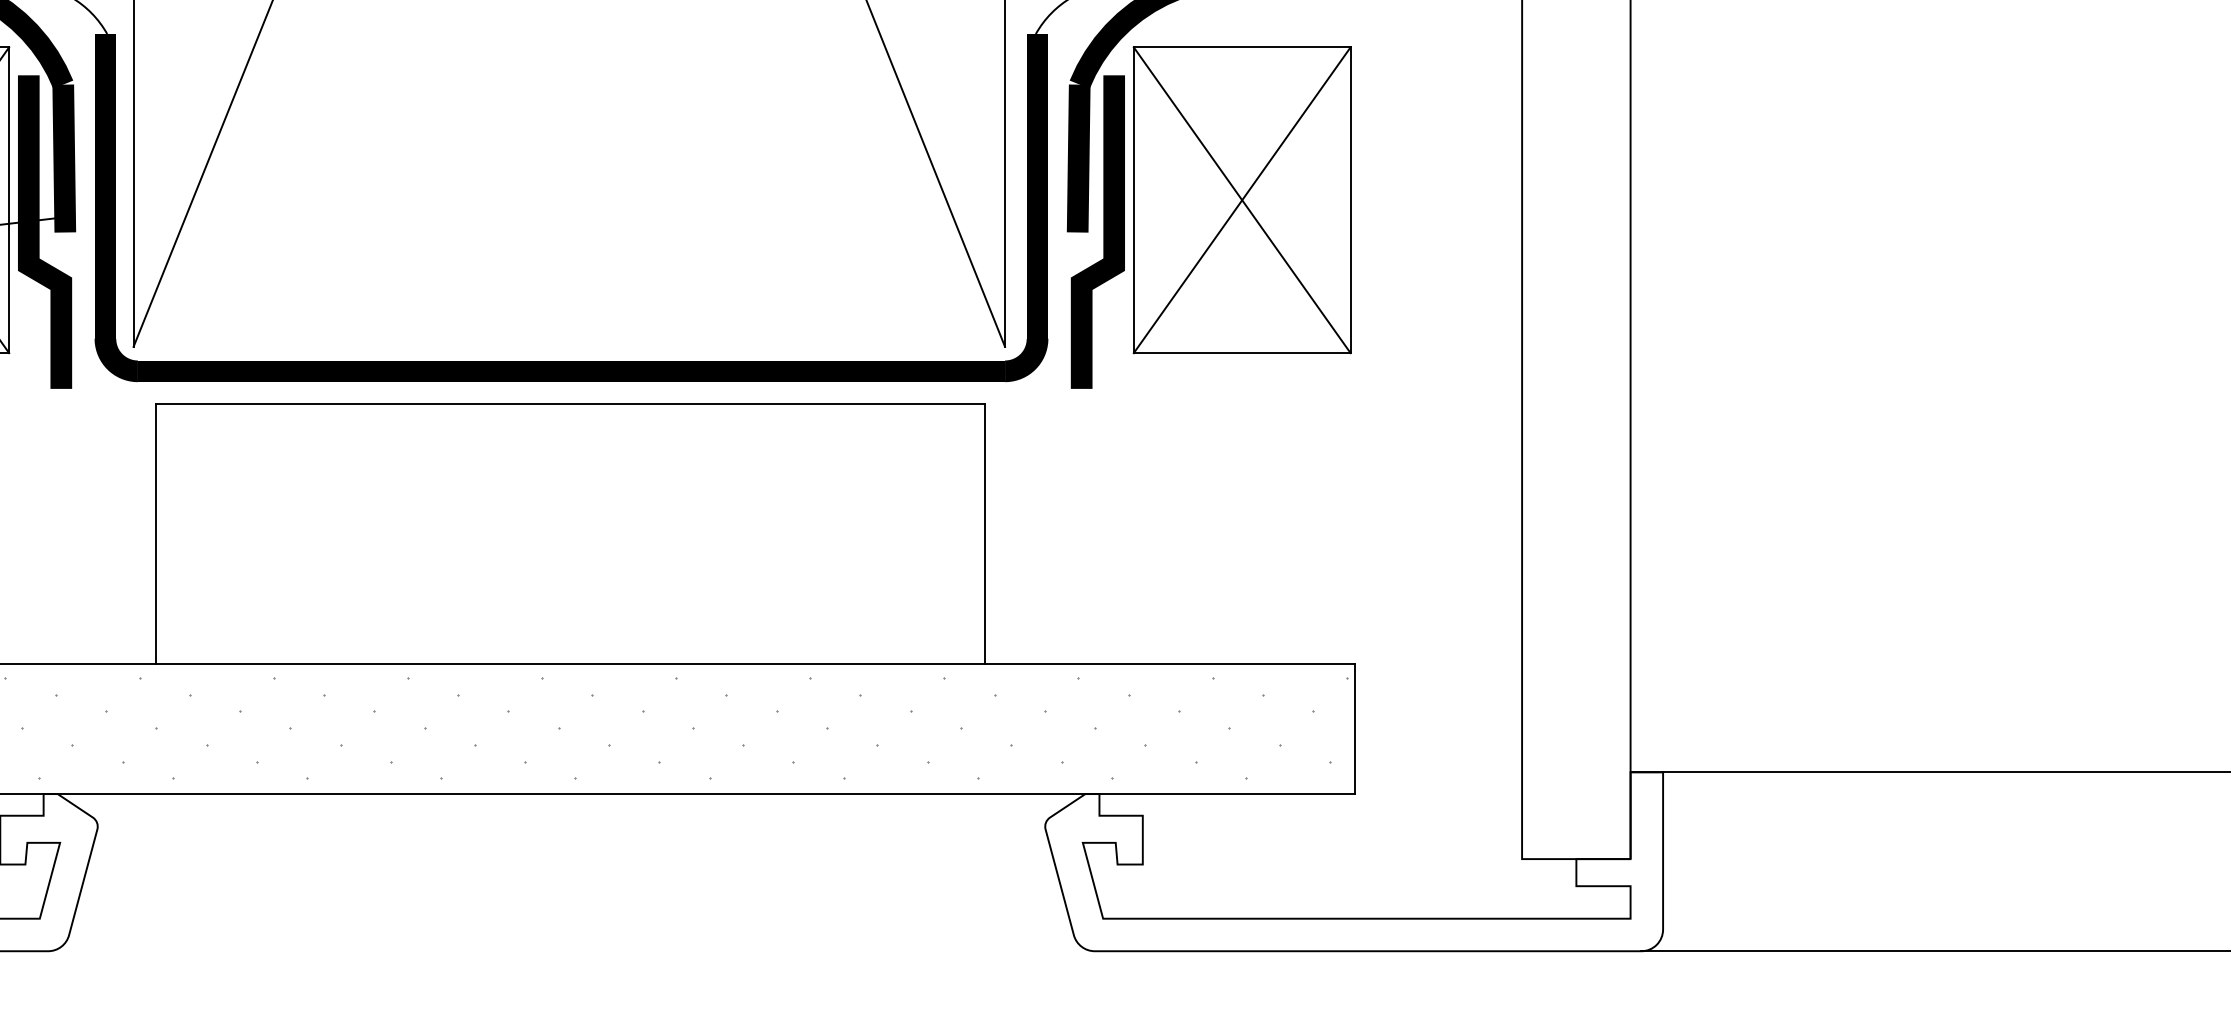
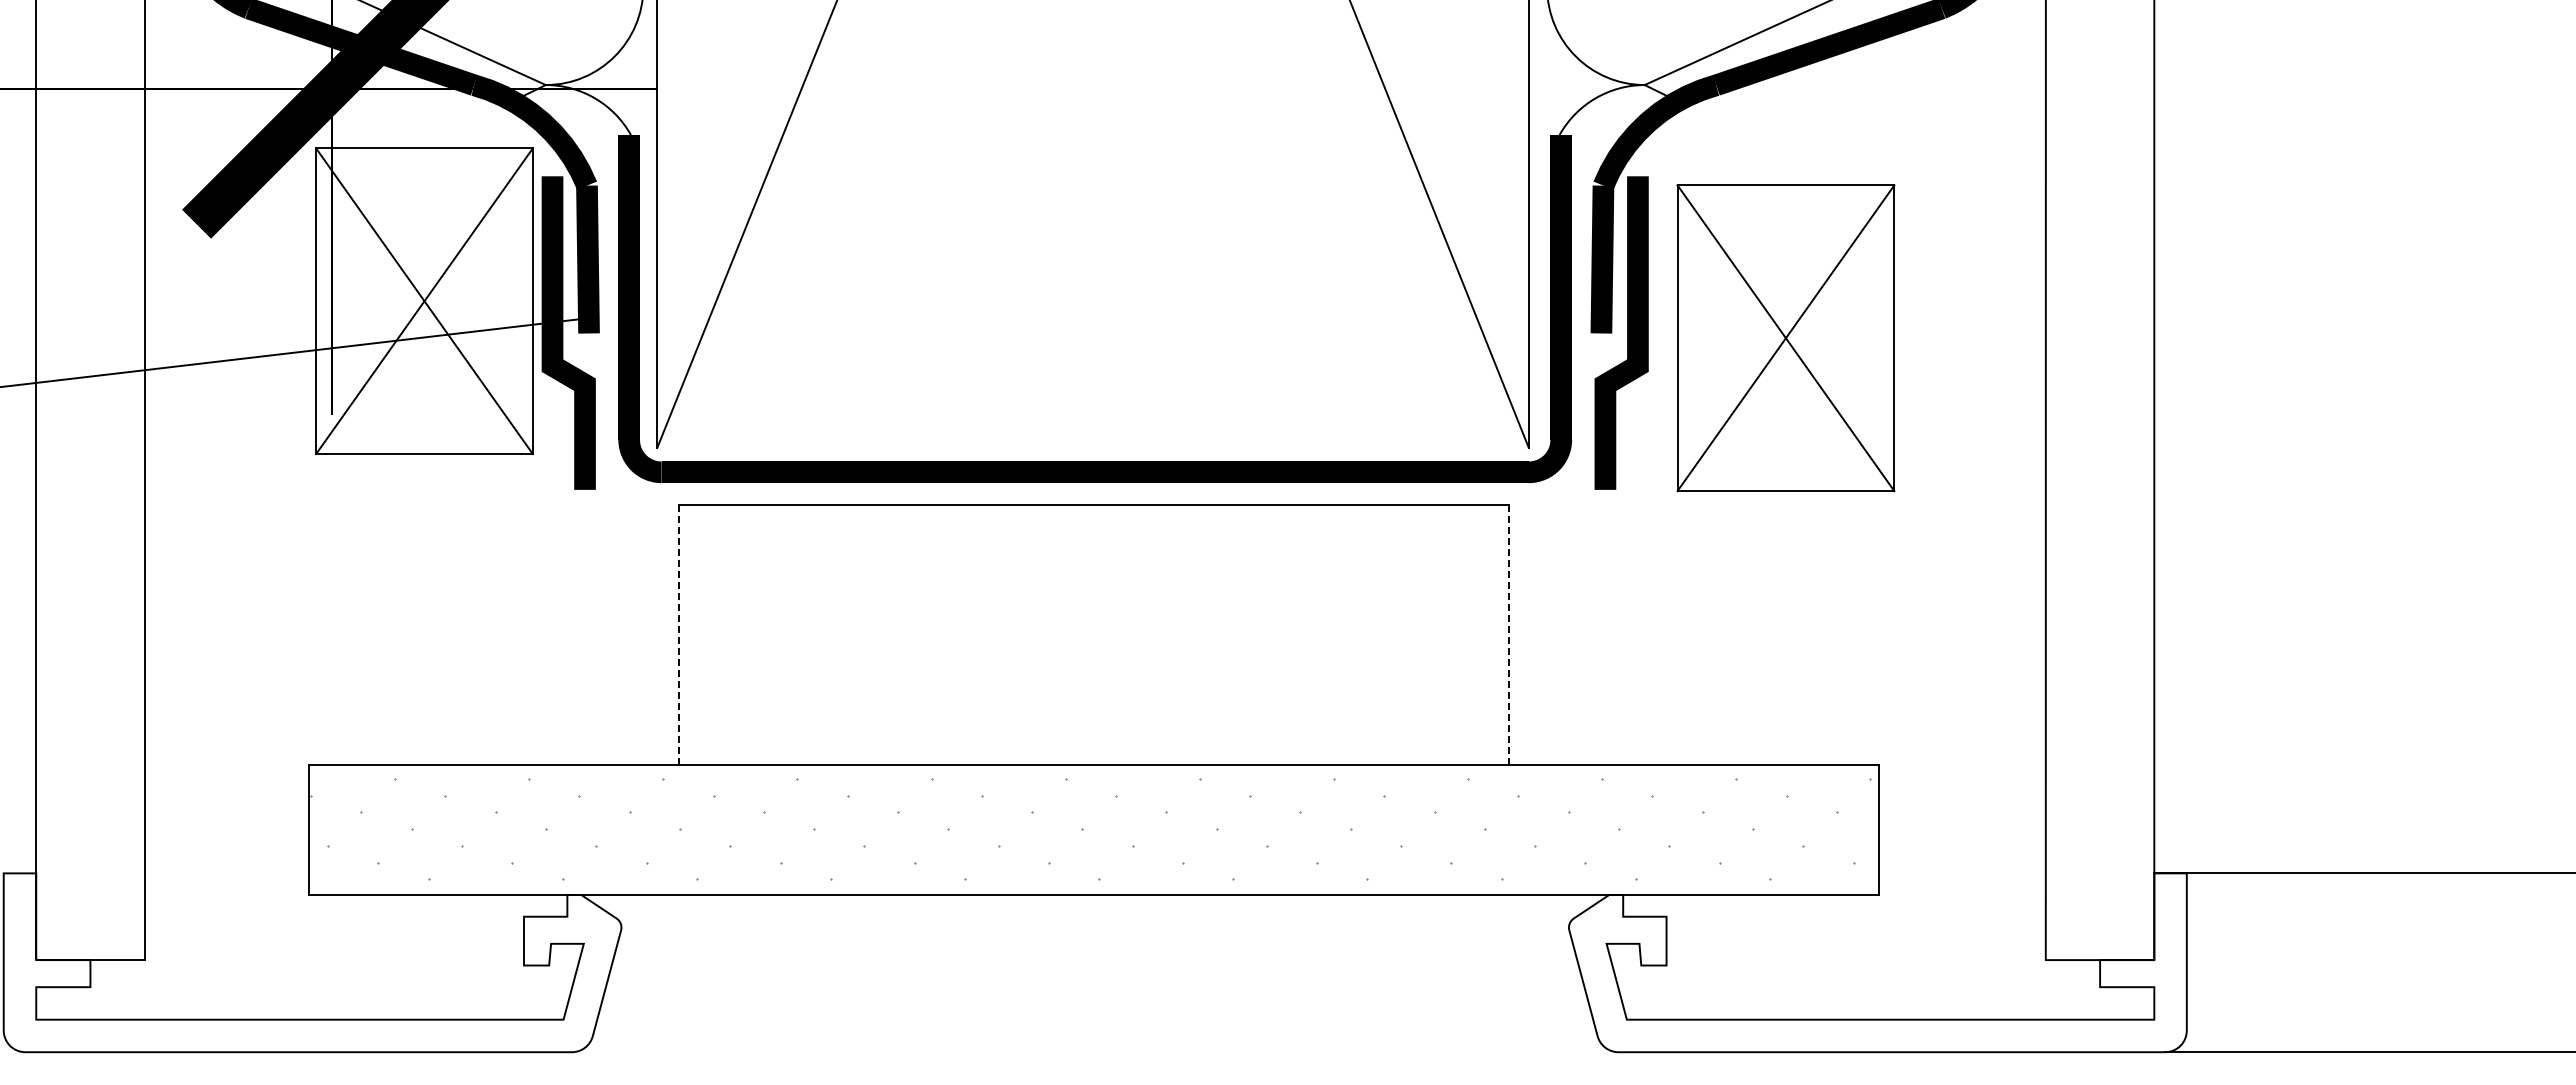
part: (1241, 200) -> (1785, 338), moved
line: (155, 534) -> (679, 635), solid -> dashed
line: (984, 534) -> (1508, 635), solid -> dashed

